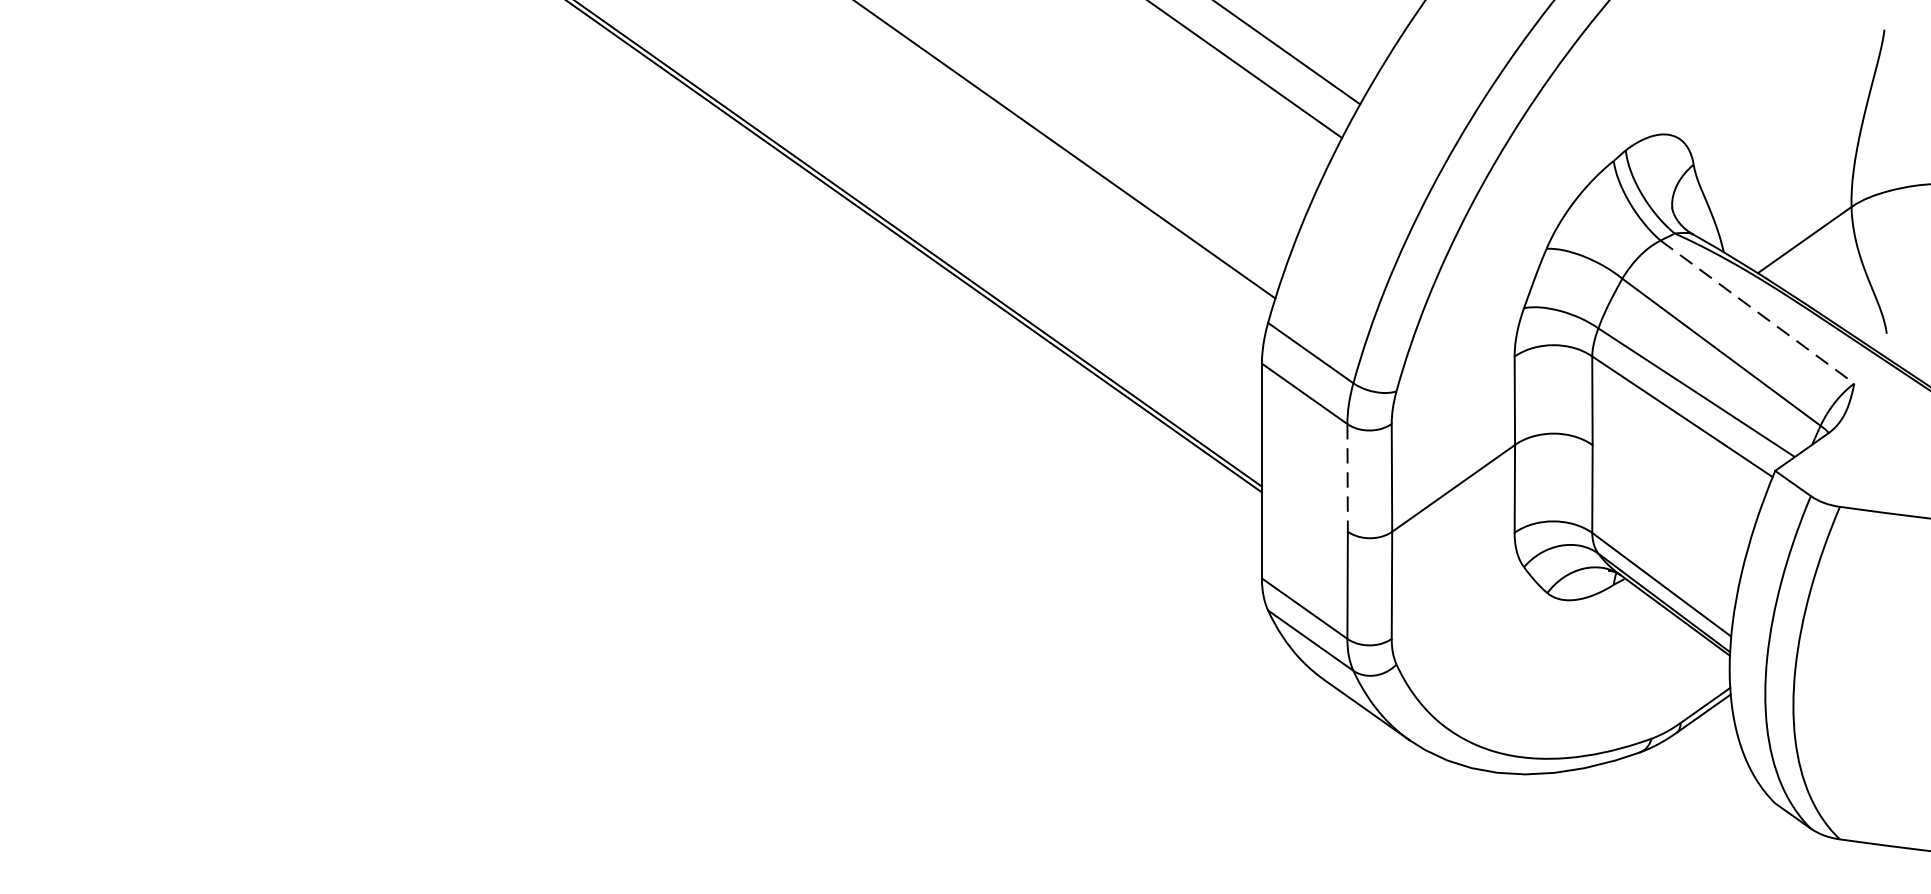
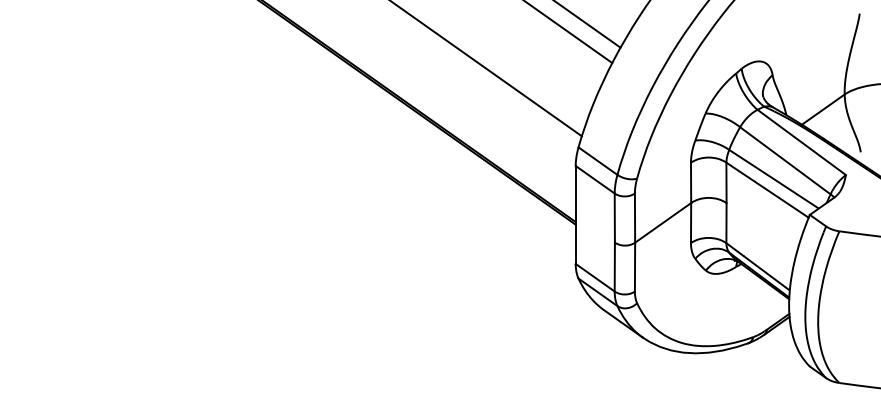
line: (1756, 312) -> (801, 142), dashed -> solid
line: (1346, 478) -> (614, 218), dashed -> solid

